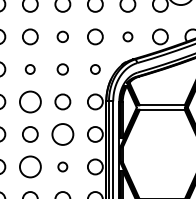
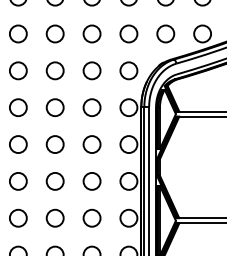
circle: (62, 36) -> (91, 33), size x1.43
circle: (127, 36) -> (165, 33), size x1.67
circle: (29, 69) -> (54, 70), size x1.67
circle: (62, 69) -> (91, 70), size x1.43
circle: (95, 69) -> (128, 70), size x1.67
circle: (29, 101) -> (54, 107), size x0.71
circle: (62, 134) -> (91, 144), size x0.71
circle: (29, 167) -> (54, 181), size x0.71
circle: (62, 167) -> (91, 181), size x1.67

